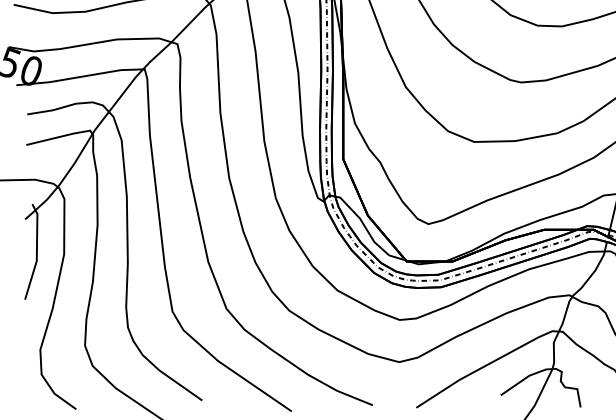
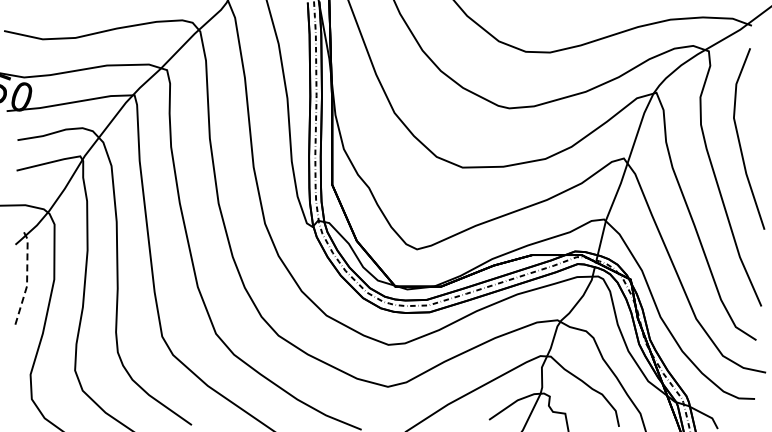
line: (37, 252) -> (27, 277), solid -> dashed

